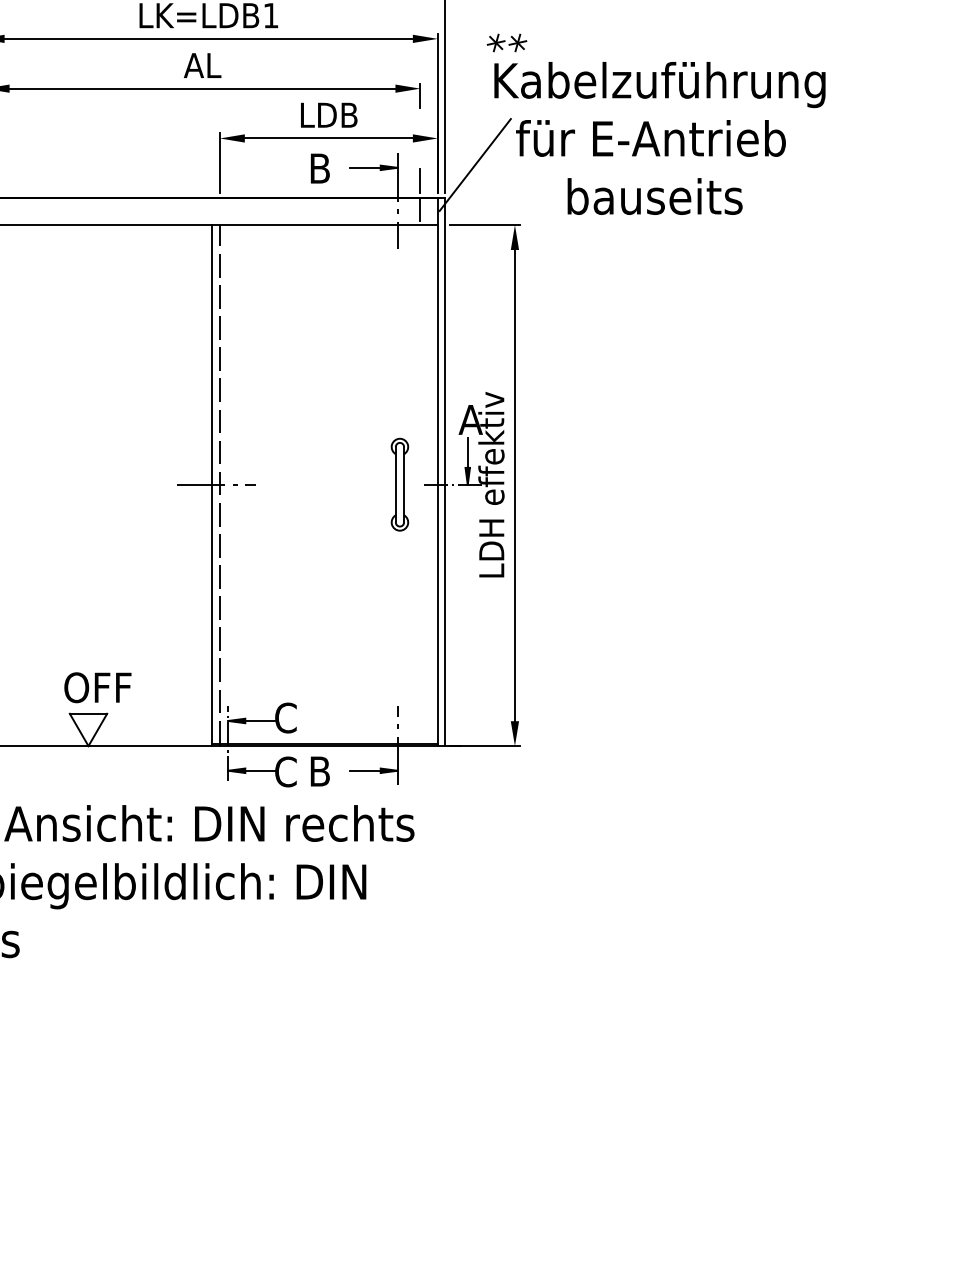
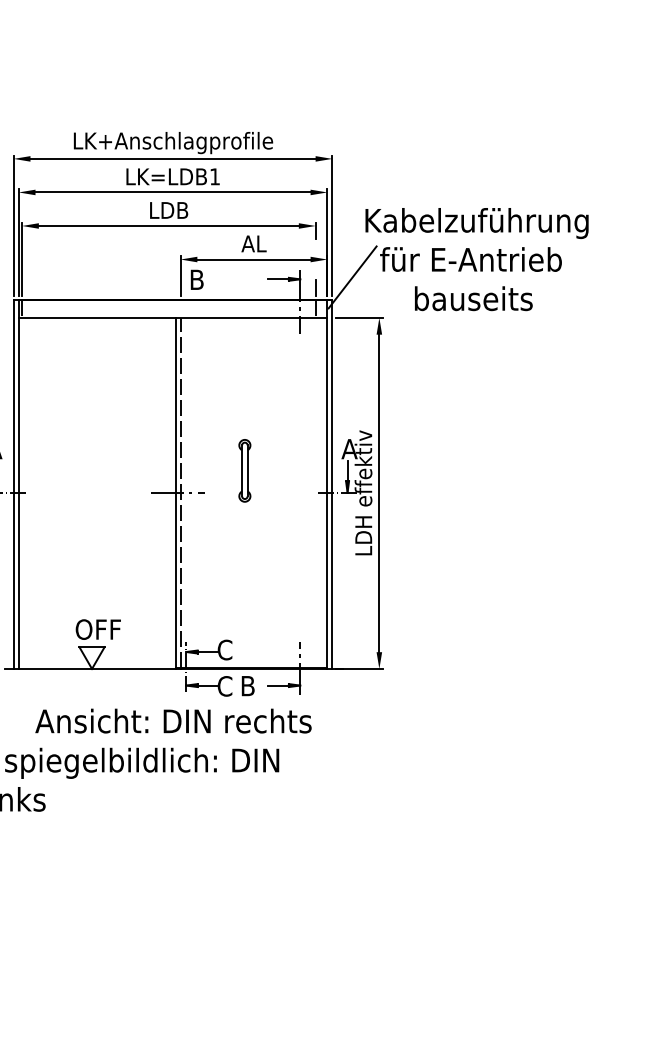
part: (506, 41) -> (373, 194), removed
text: (203, 65) -> (169, 210), AL -> LDB
text: (329, 114) -> (254, 243), LDB -> AL
text: (319, 168) -> (196, 279), moved
part: (399, 484) -> (244, 470), moved

